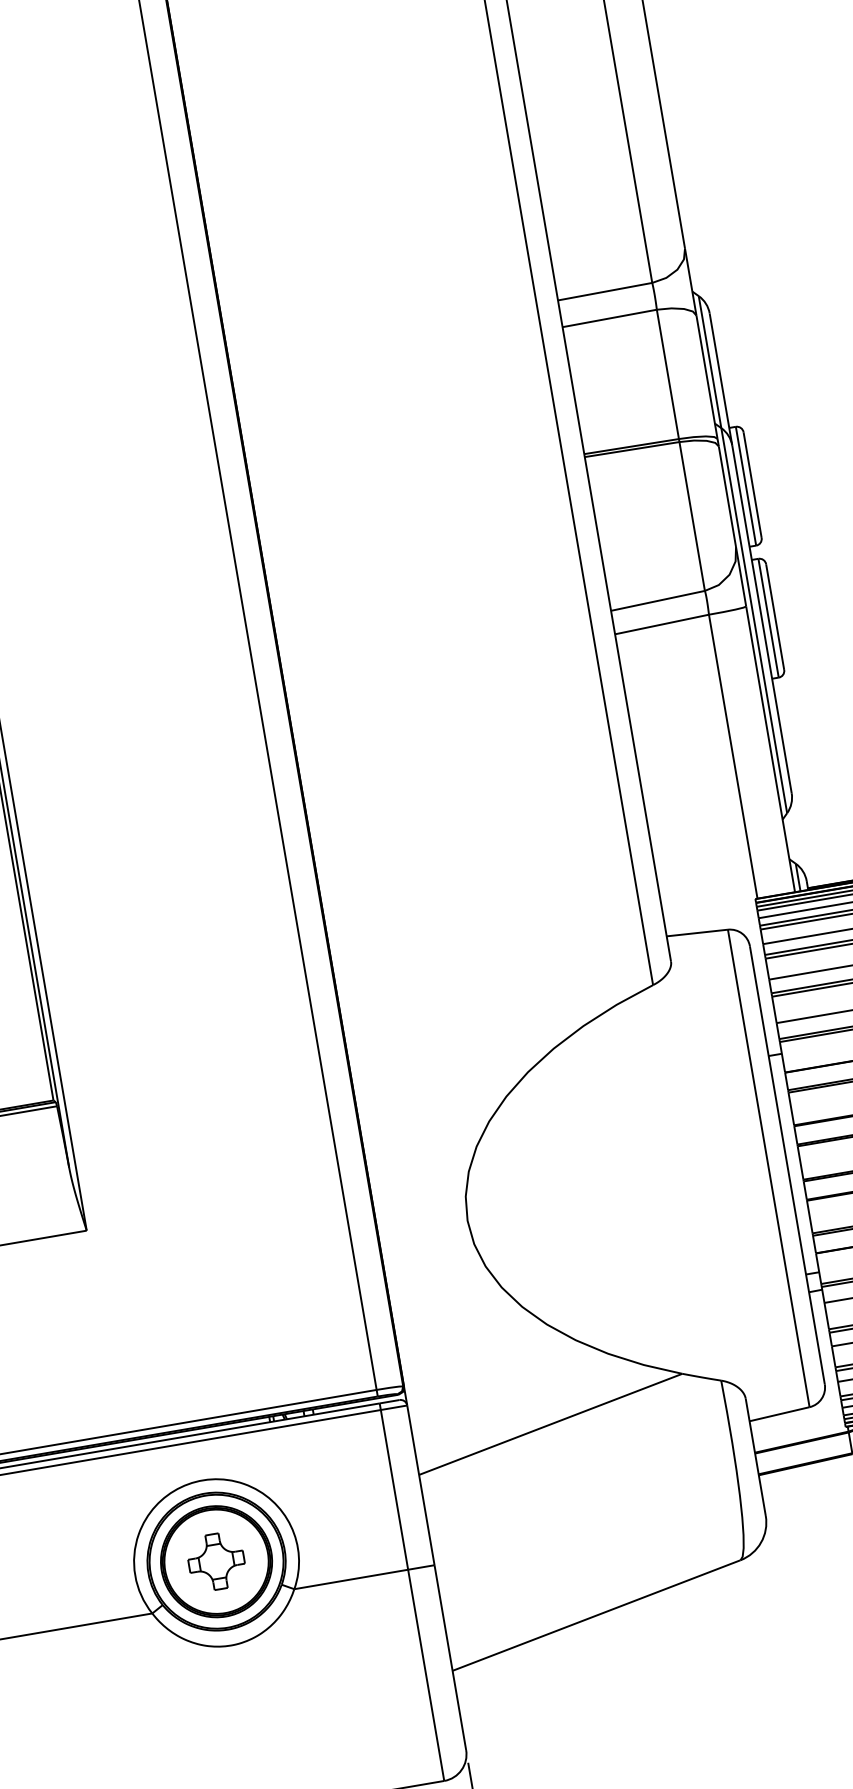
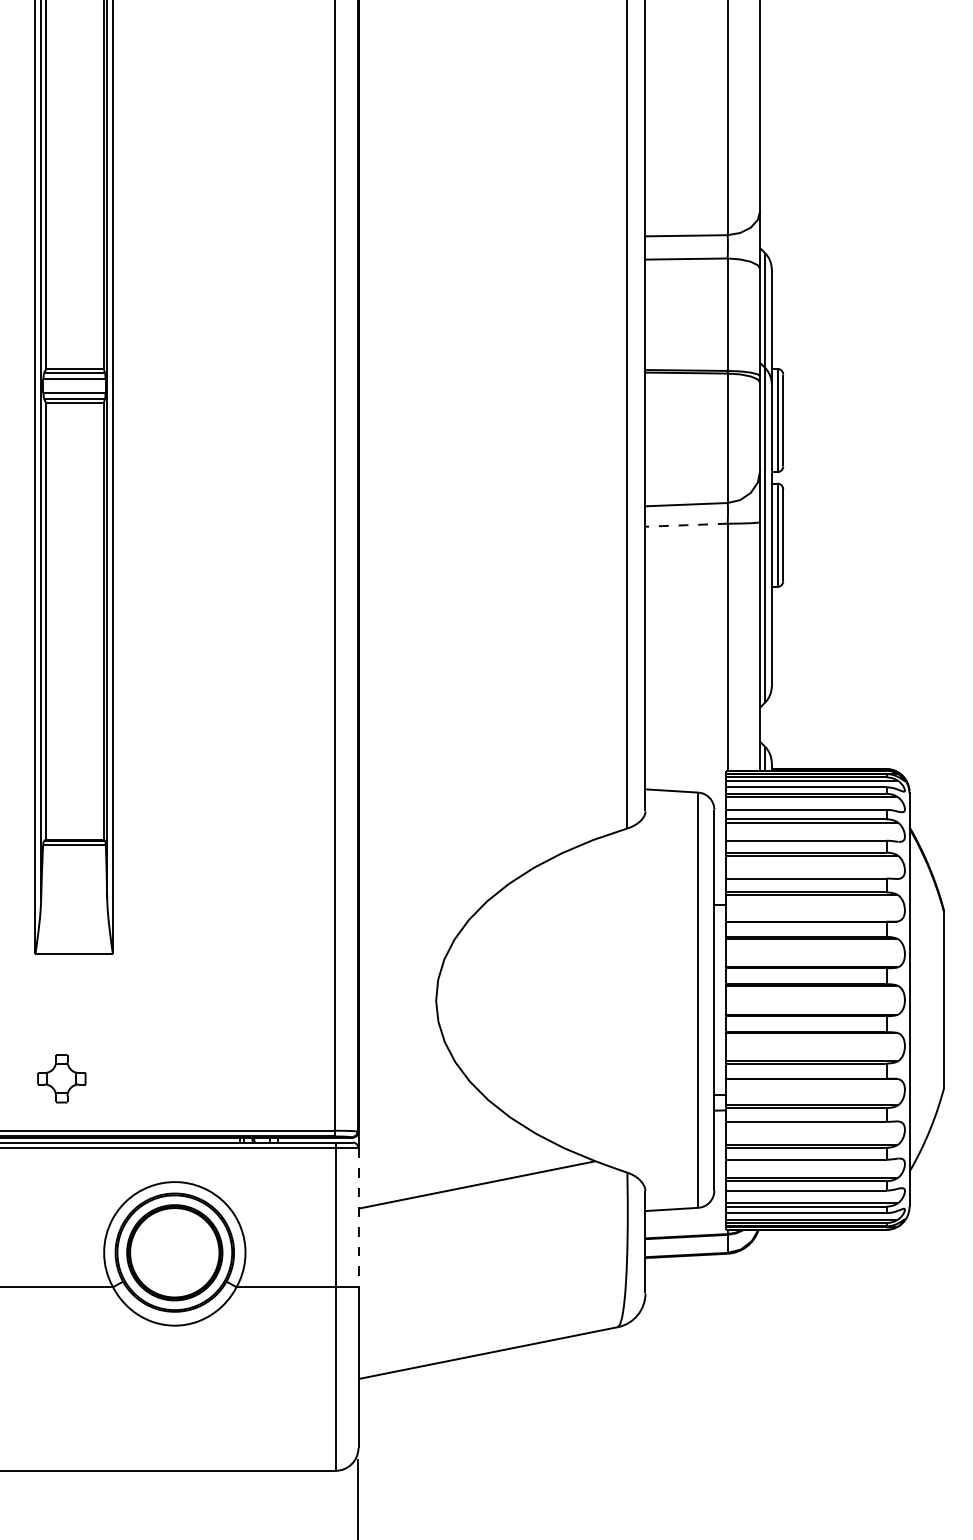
line: (662, 624) -> (686, 525), solid -> dashed
line: (421, 1486) -> (358, 1218), solid -> dashed
part: (216, 1561) -> (61, 1078), moved

